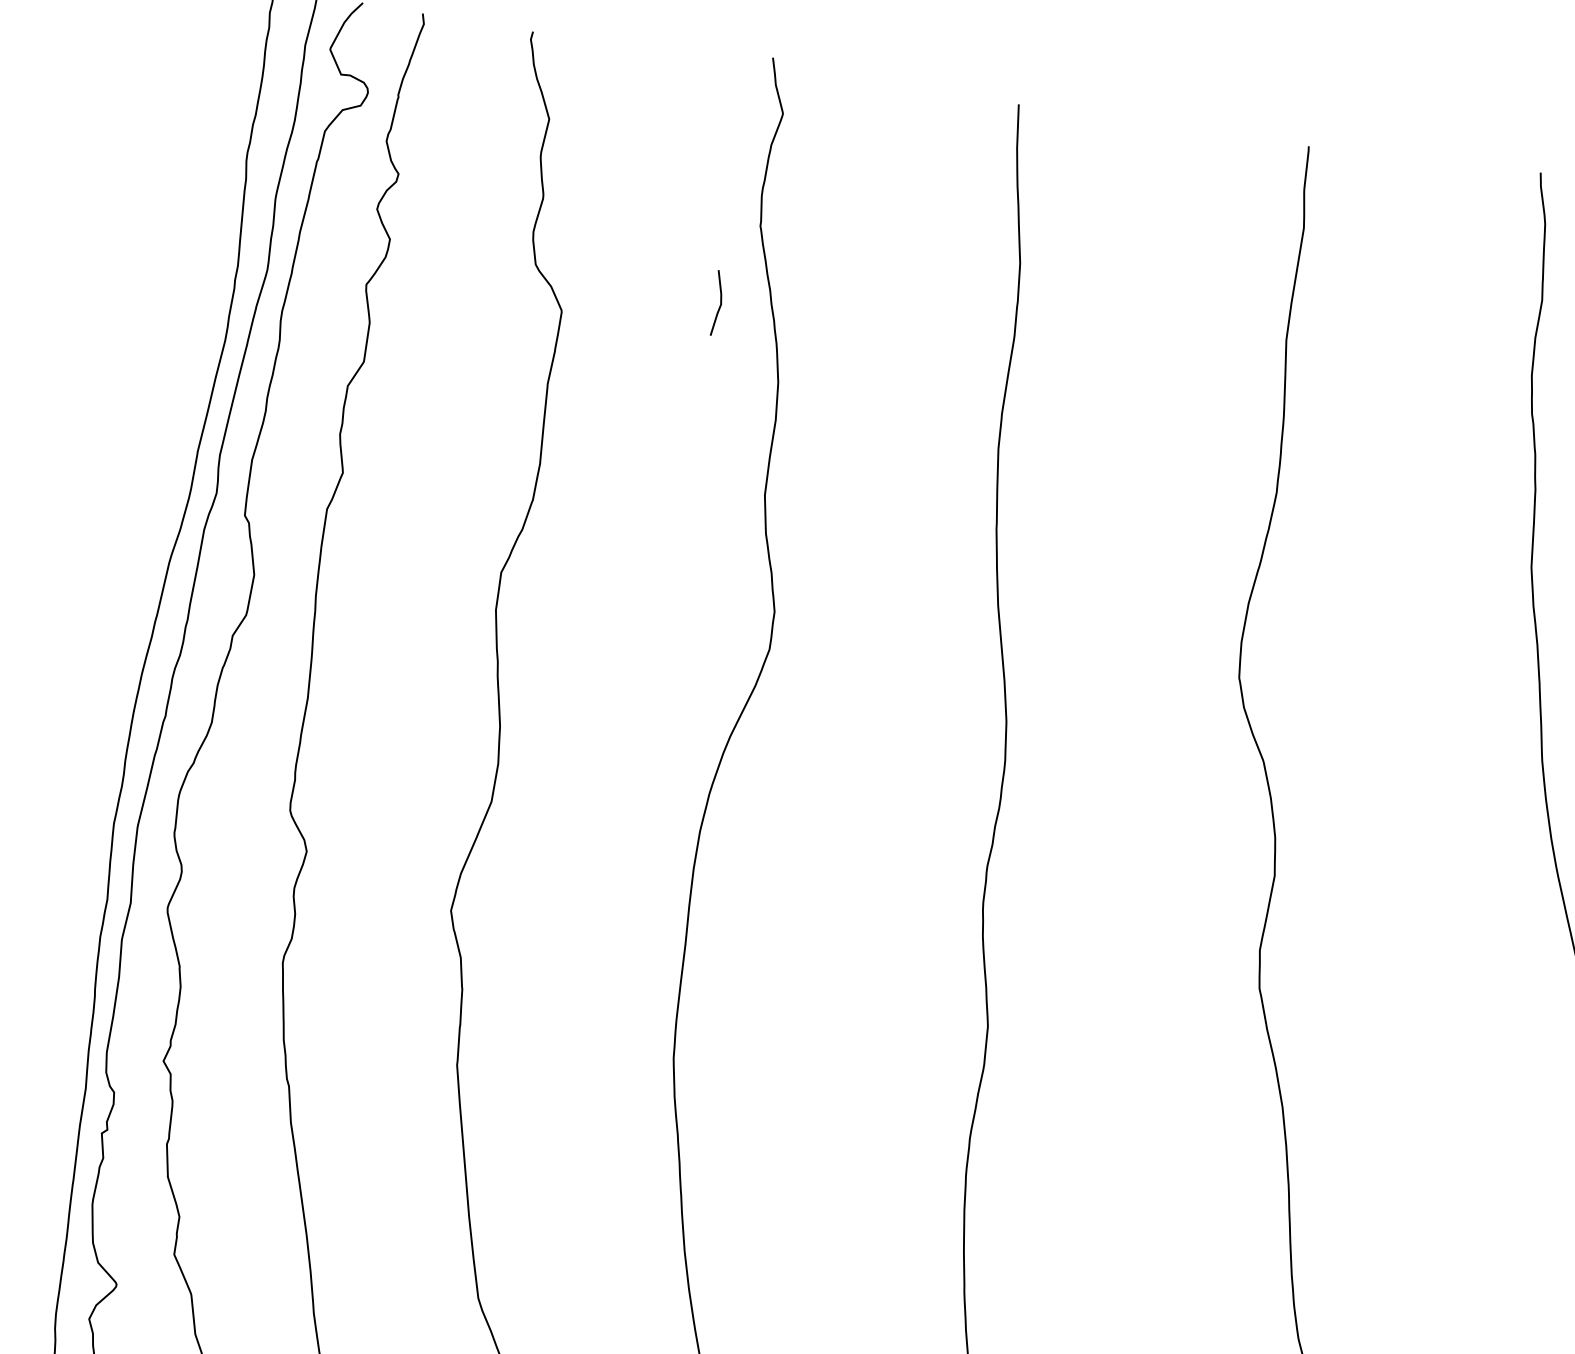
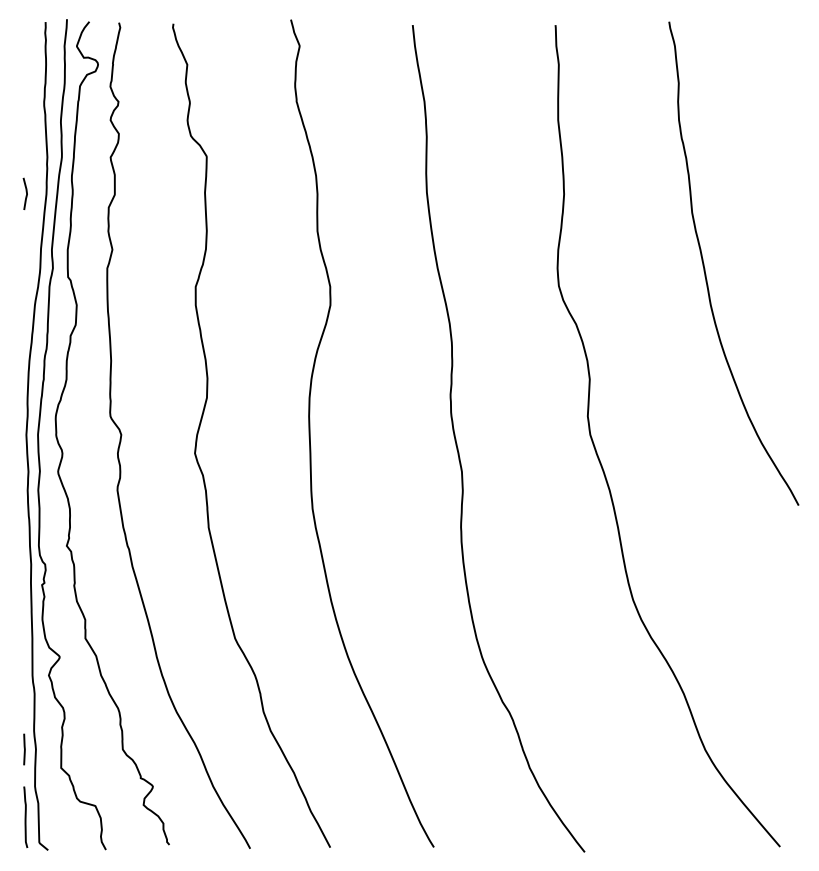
line: (720, 302) -> (26, 193), moved

